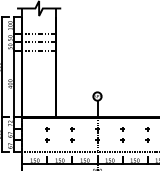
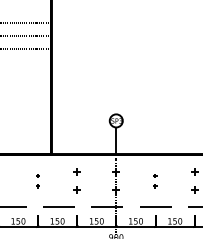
part: (47, 134) -> (37, 180), size x0.6
part: (122, 134) -> (155, 180), size x0.6

